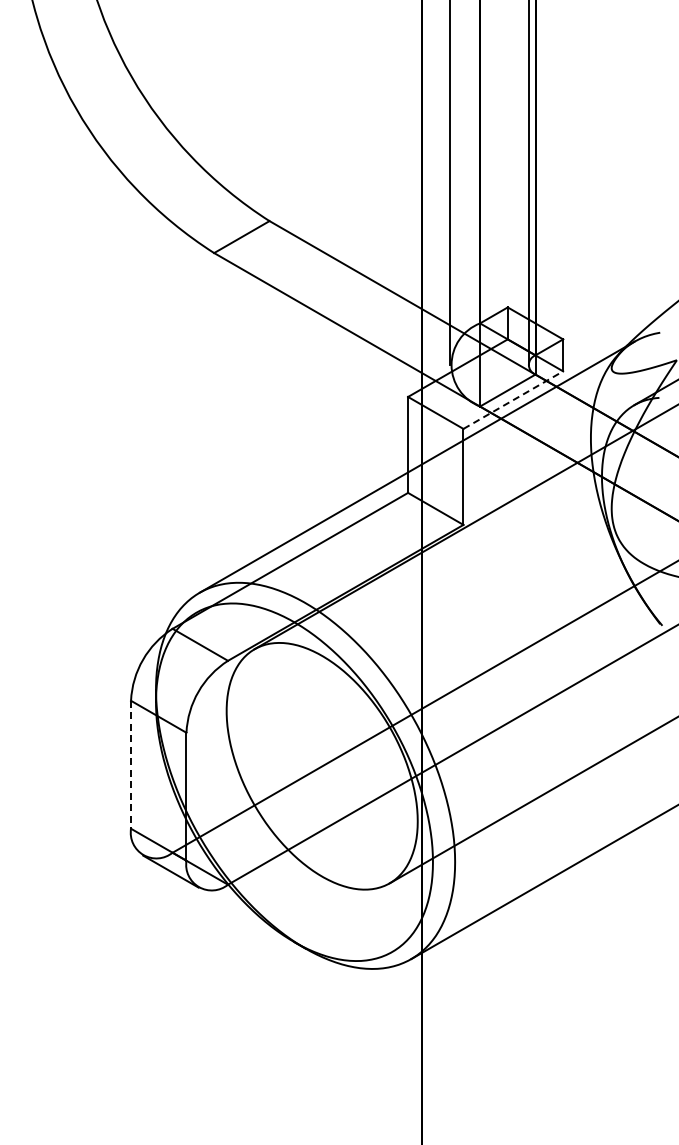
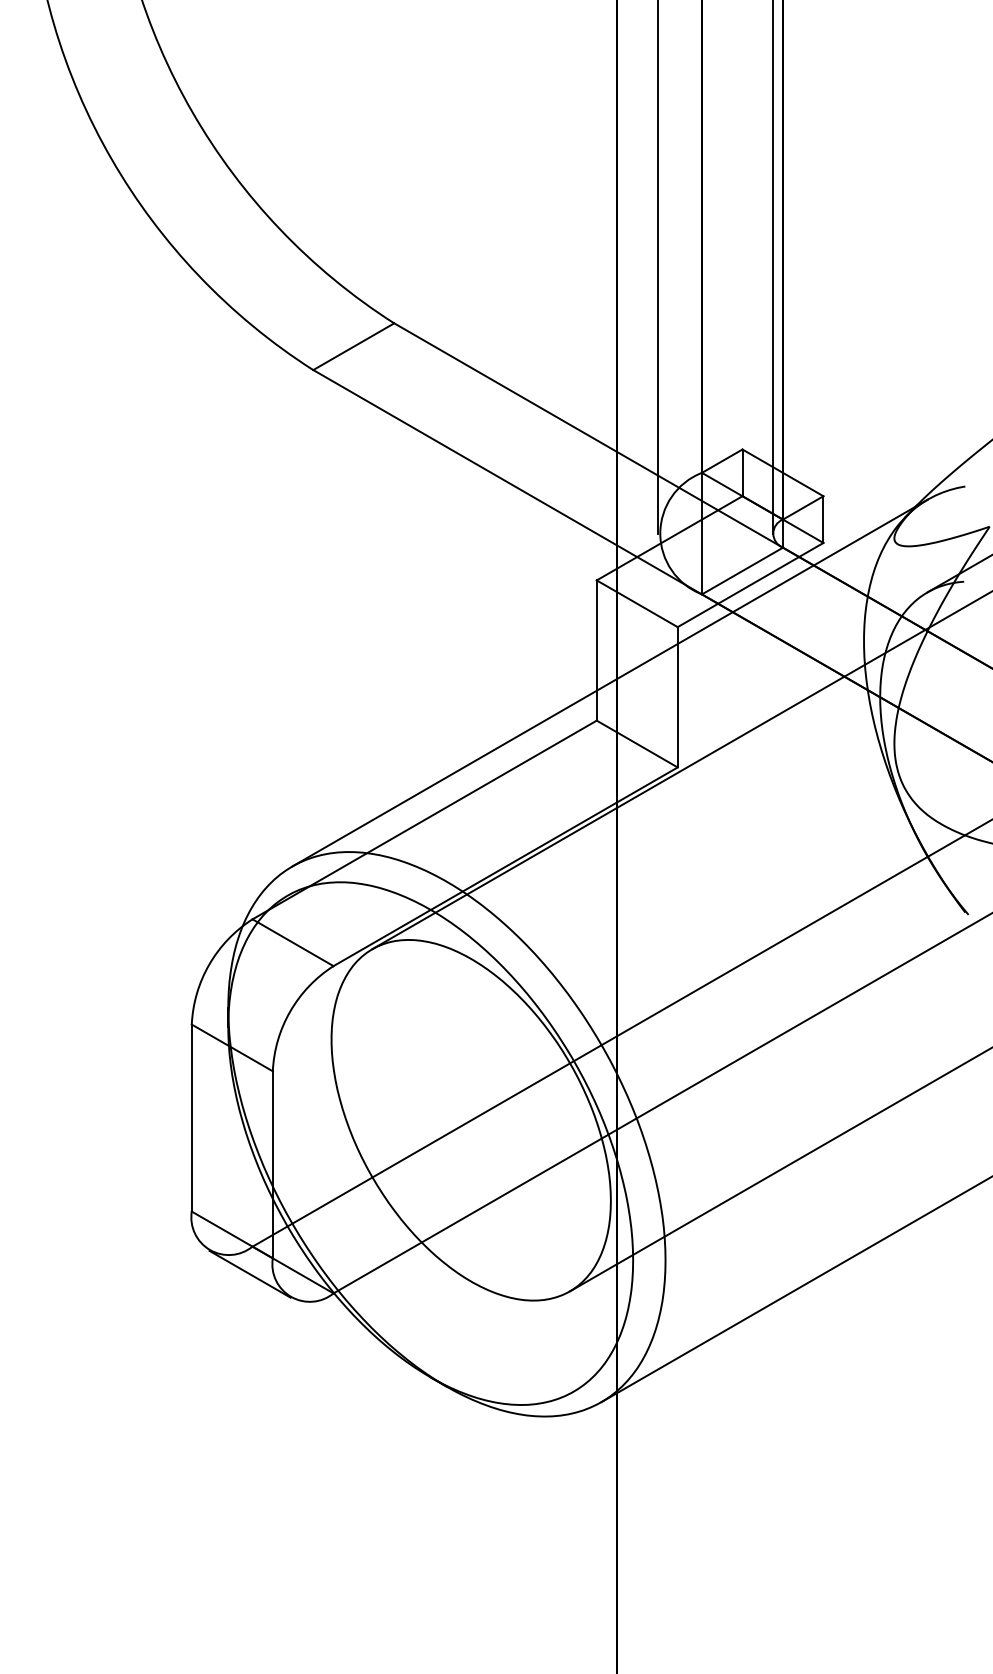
line: (513, 400) -> (750, 585), dashed -> solid
line: (131, 764) -> (192, 1117), dashed -> solid

